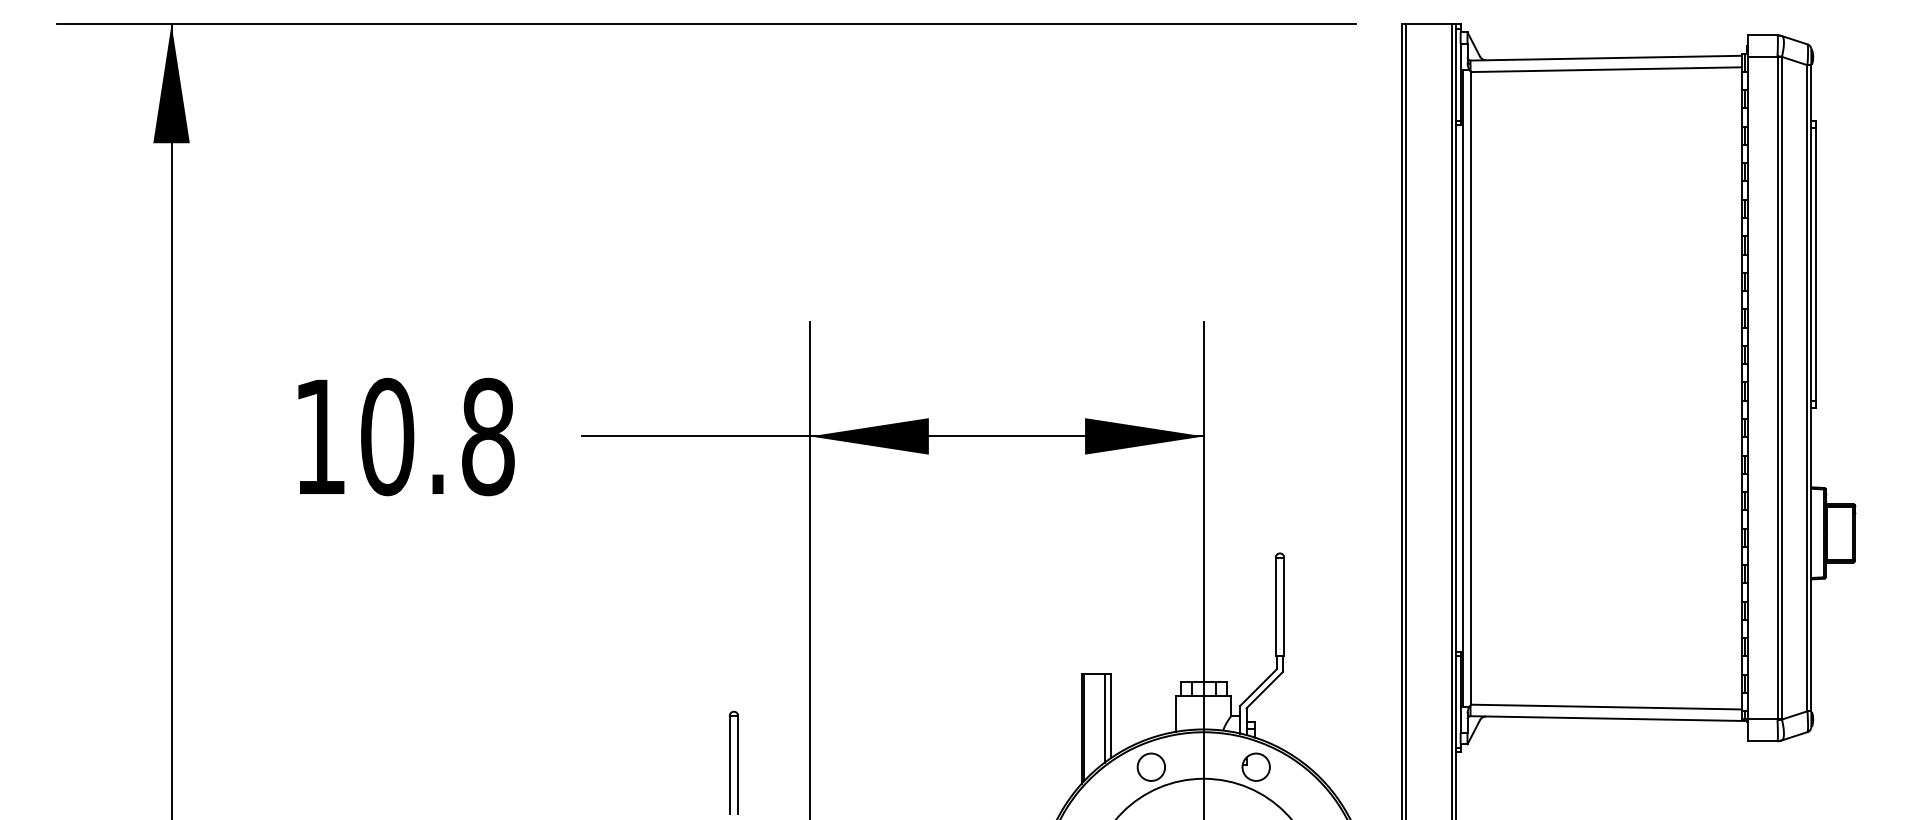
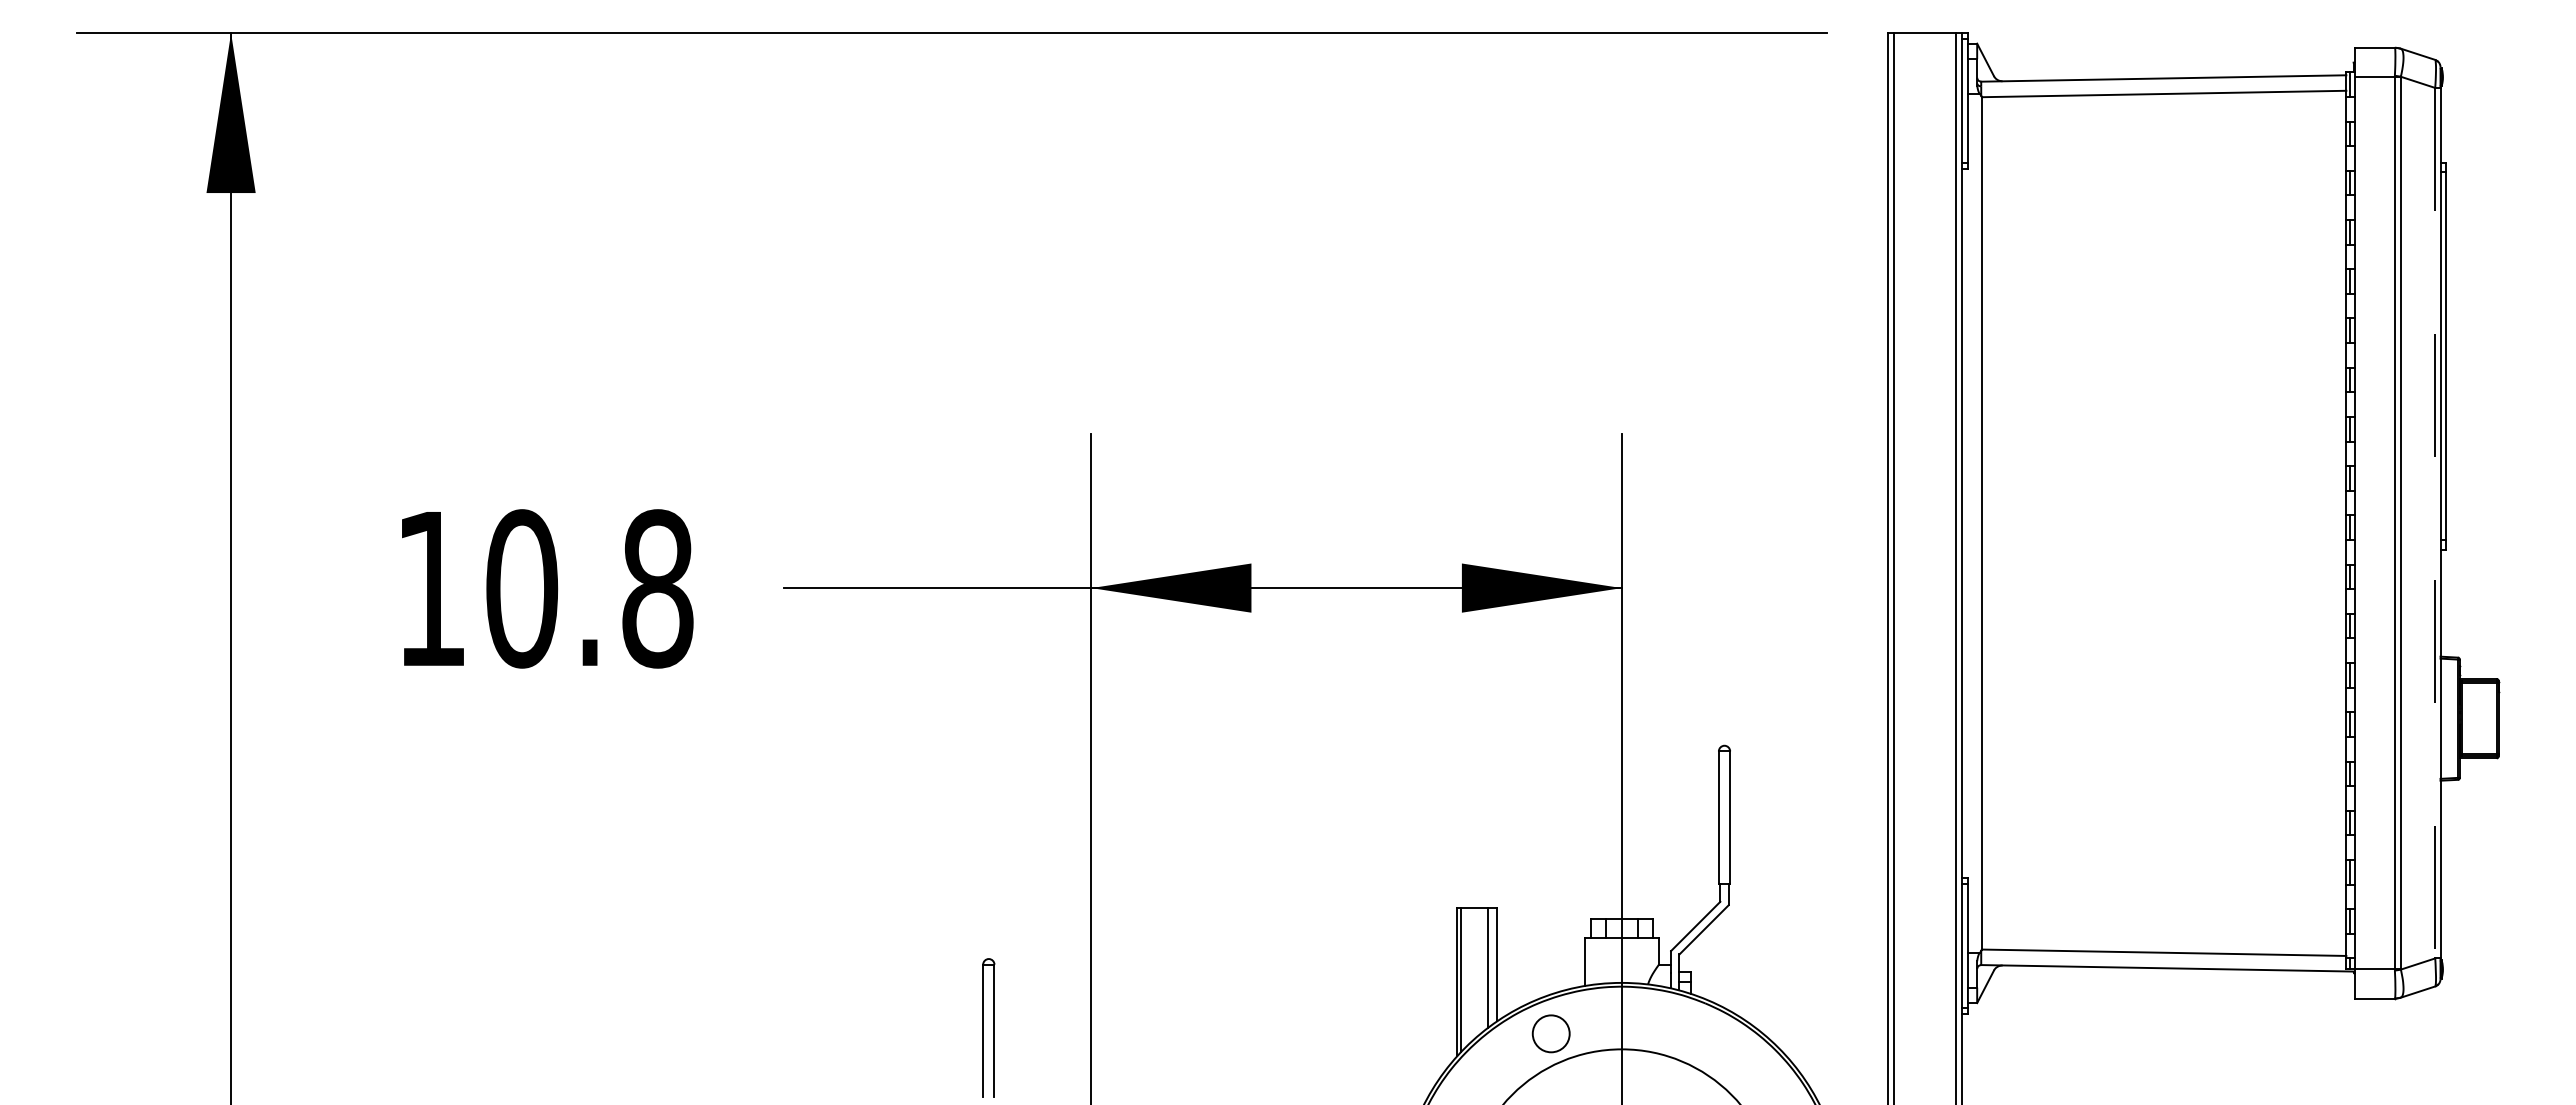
line: (1462, 388) -> (1970, 523), removed
line: (1807, 388) -> (2435, 523), solid -> dashed
part: (1256, 766) -> (1692, 1033), removed

